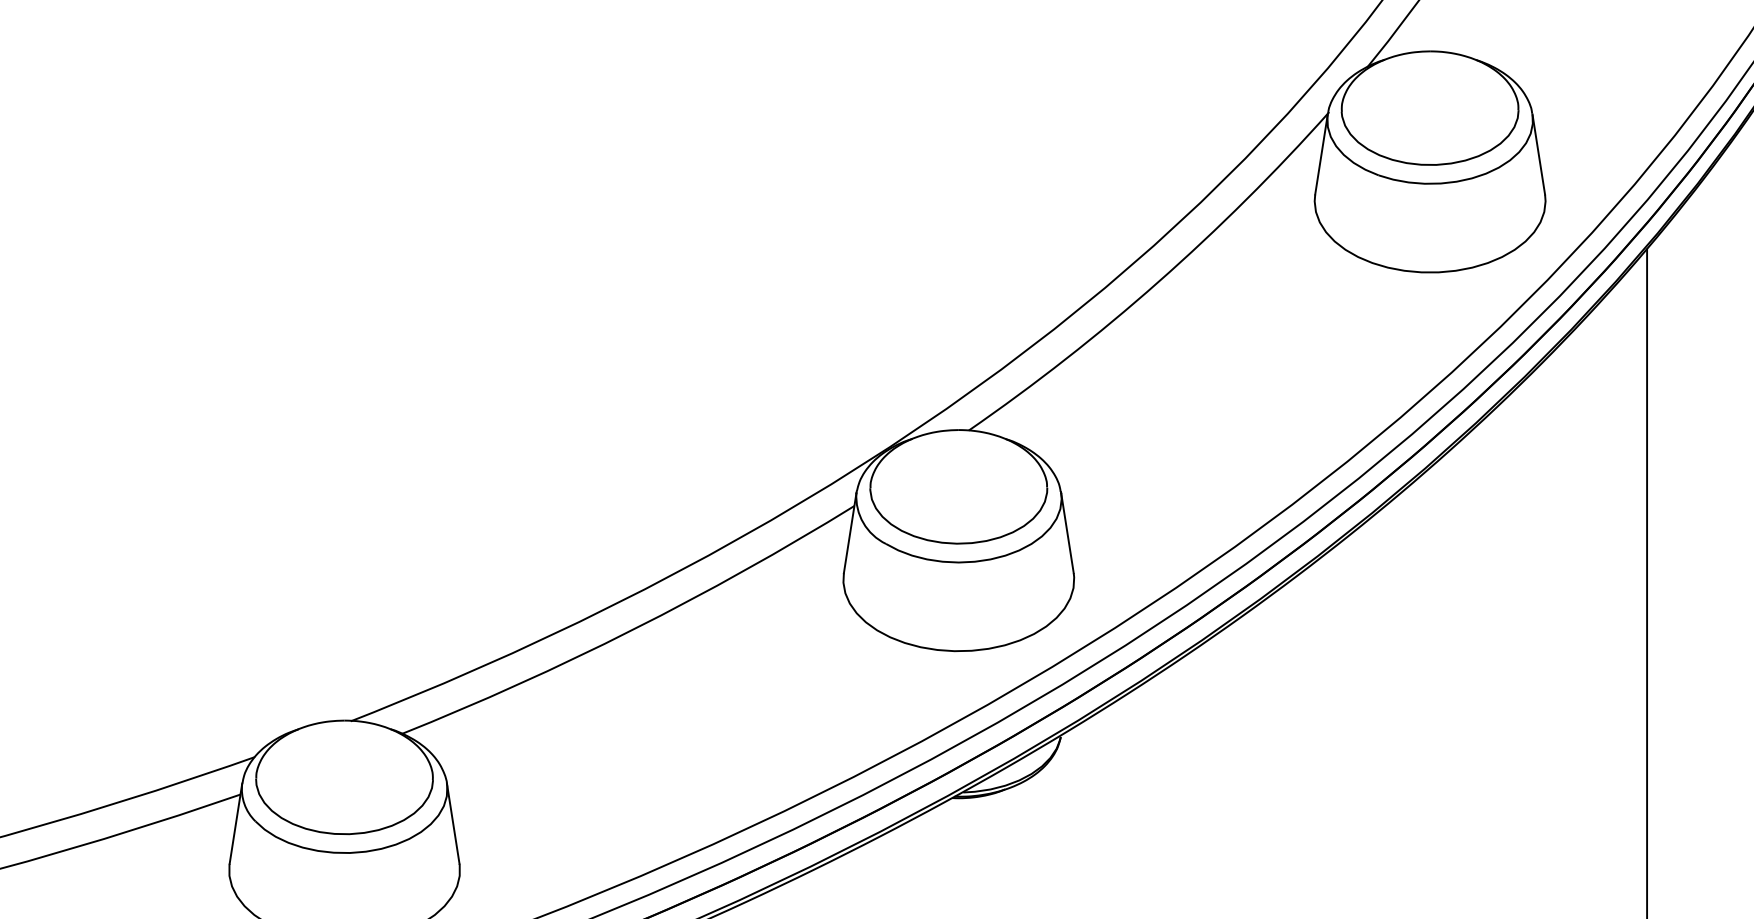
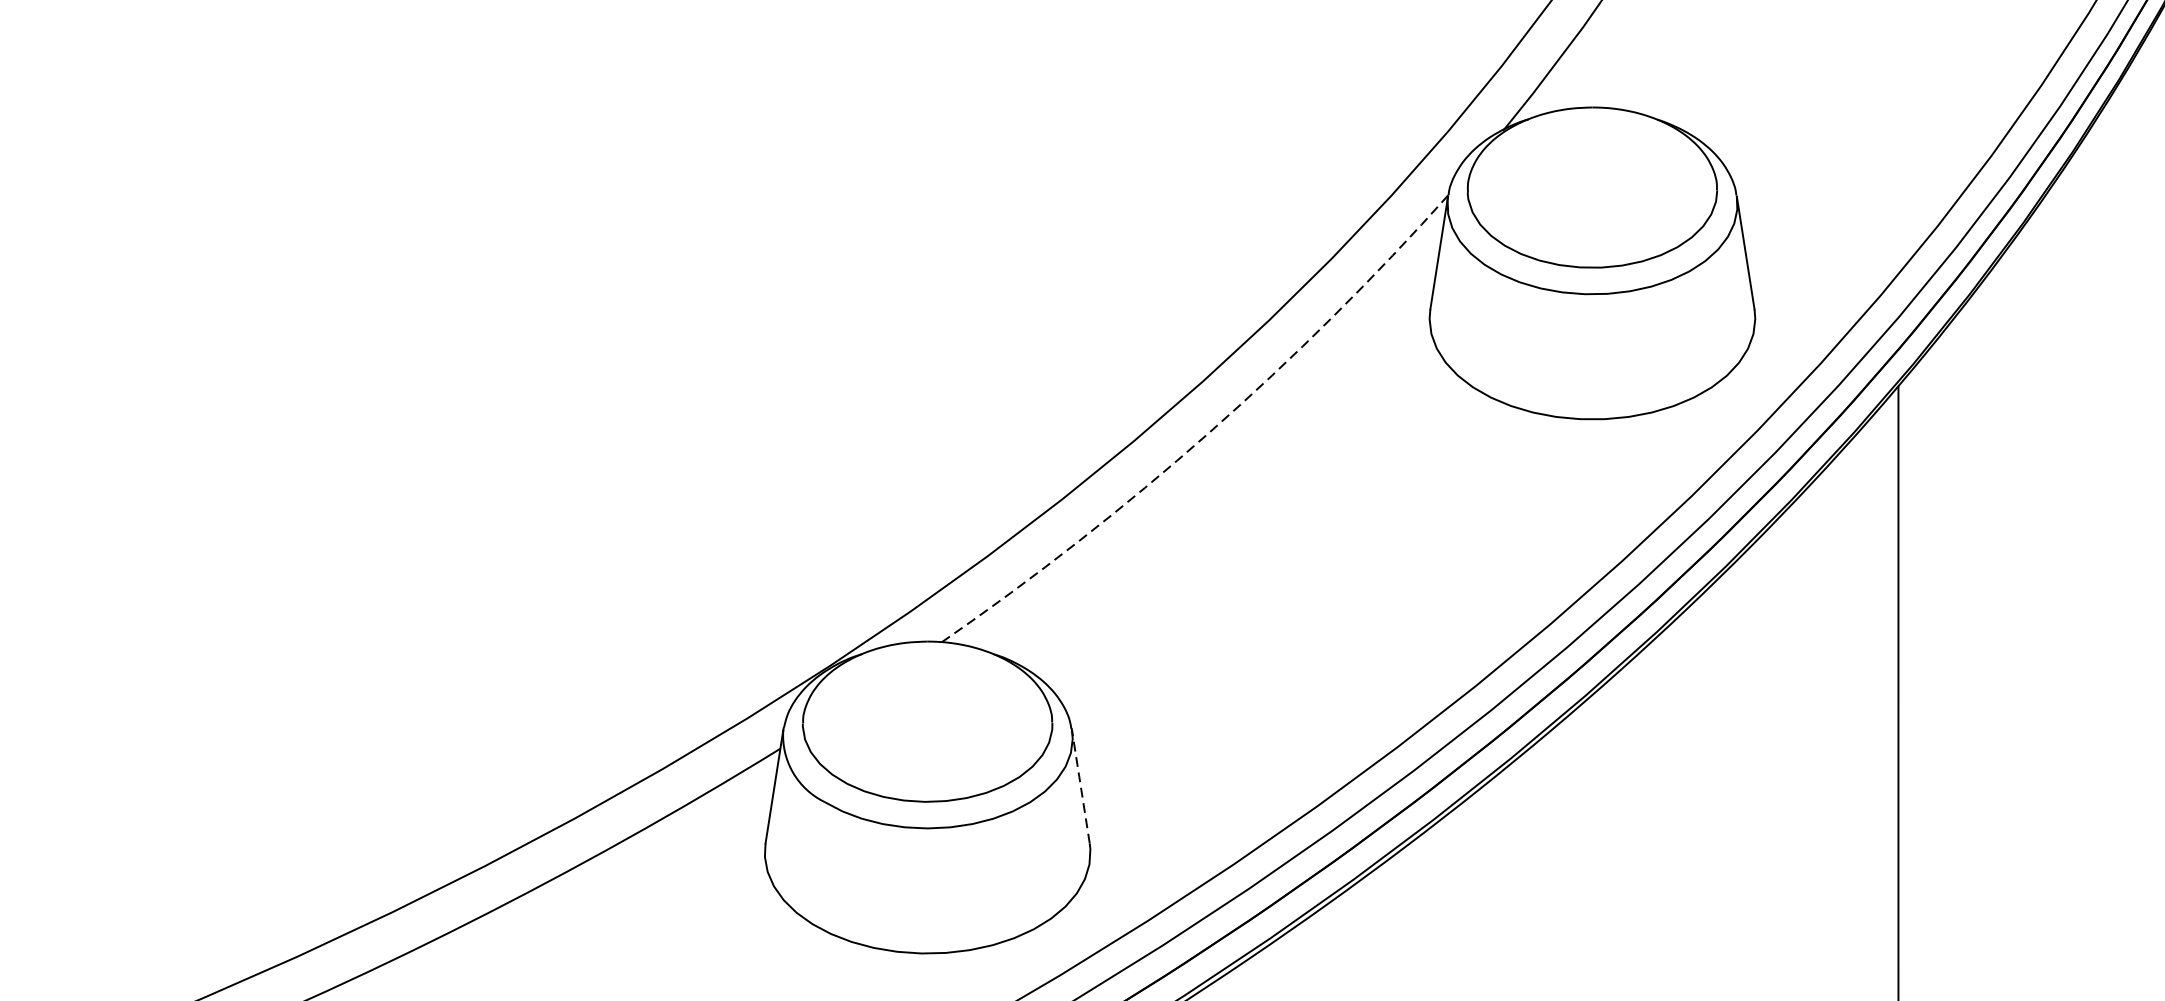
arc: (1158, 282) -> (1209, 433), solid -> dashed
line: (1067, 533) -> (1080, 787), solid -> dashed

